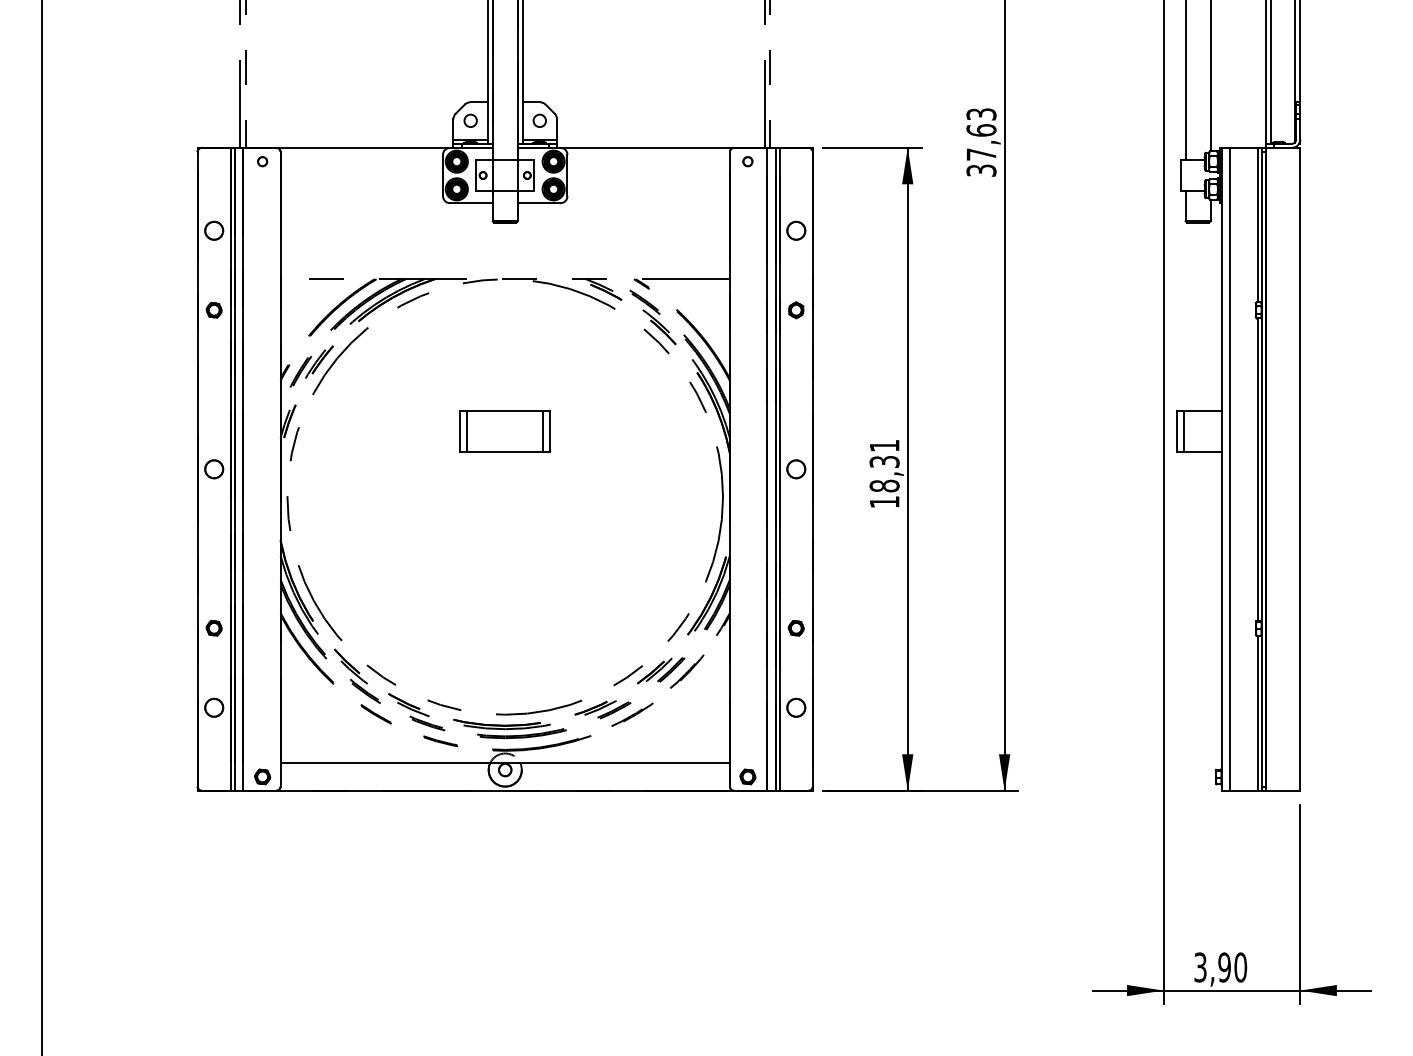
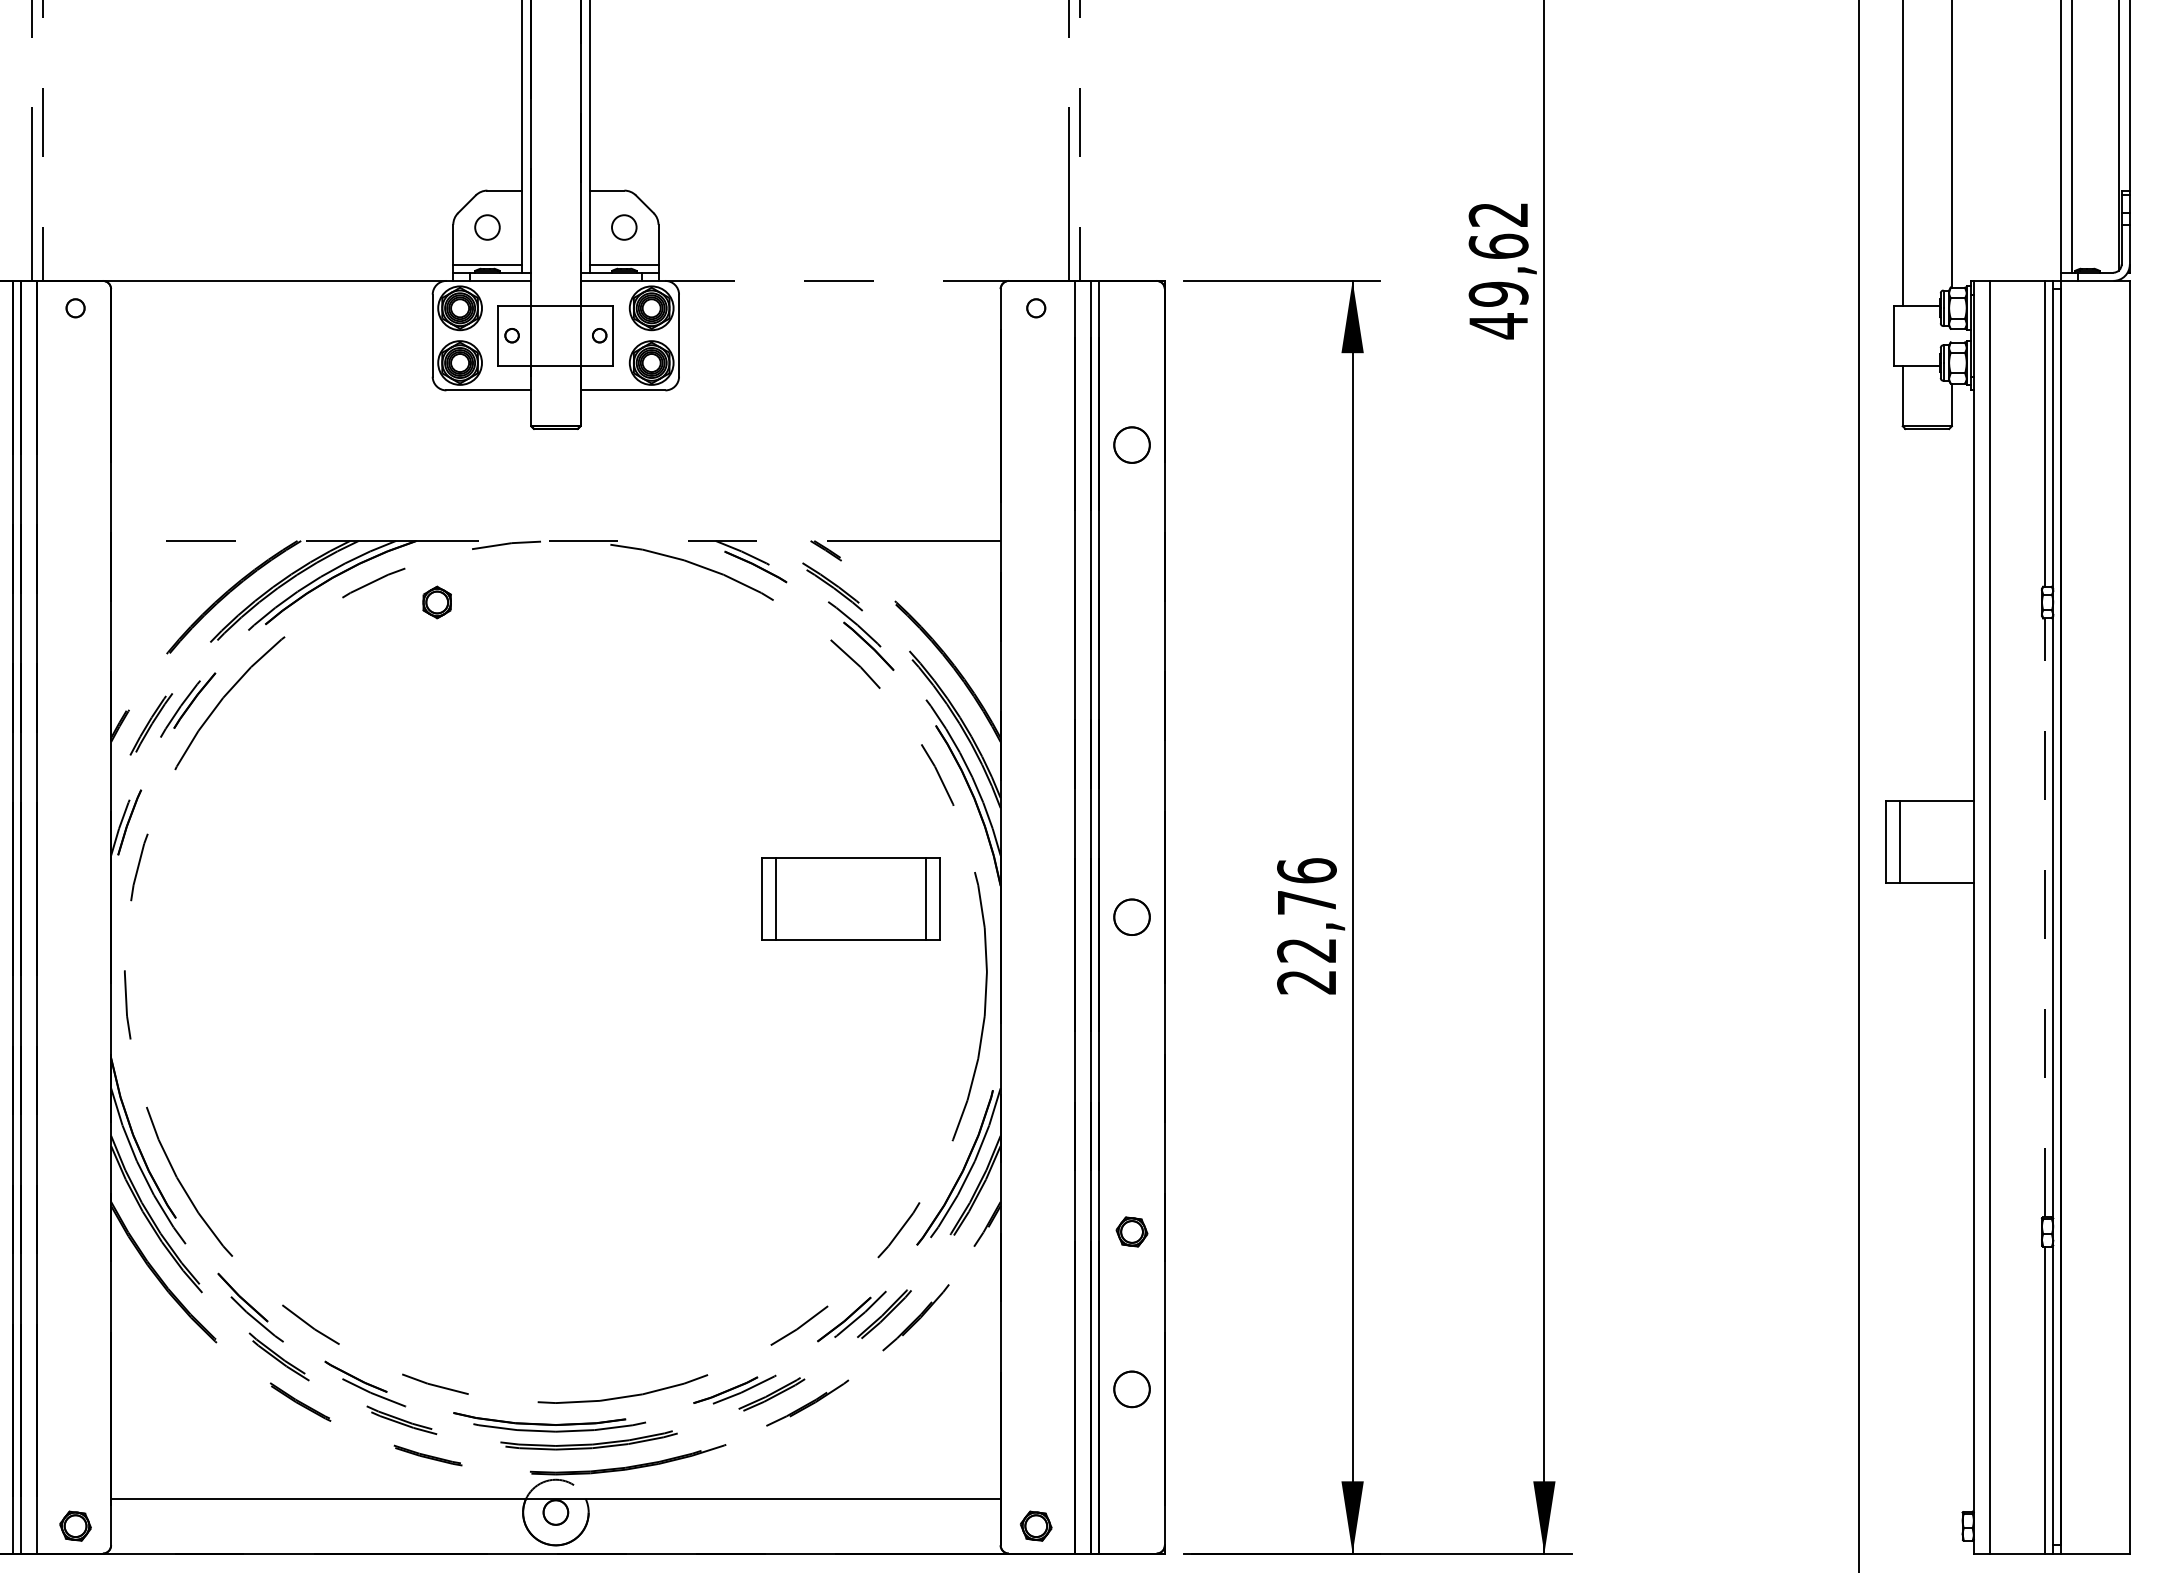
text: (981, 142) -> (1498, 270), 37,63 -> 49,62
line: (647, 147) -> (837, 280), solid -> dashed
part: (796, 310) -> (437, 602), moved
part: (504, 431) -> (849, 899), moved
line: (1257, 469) -> (2044, 917), solid -> dashed
text: (884, 473) -> (1306, 925), 18,31 -> 22,76

